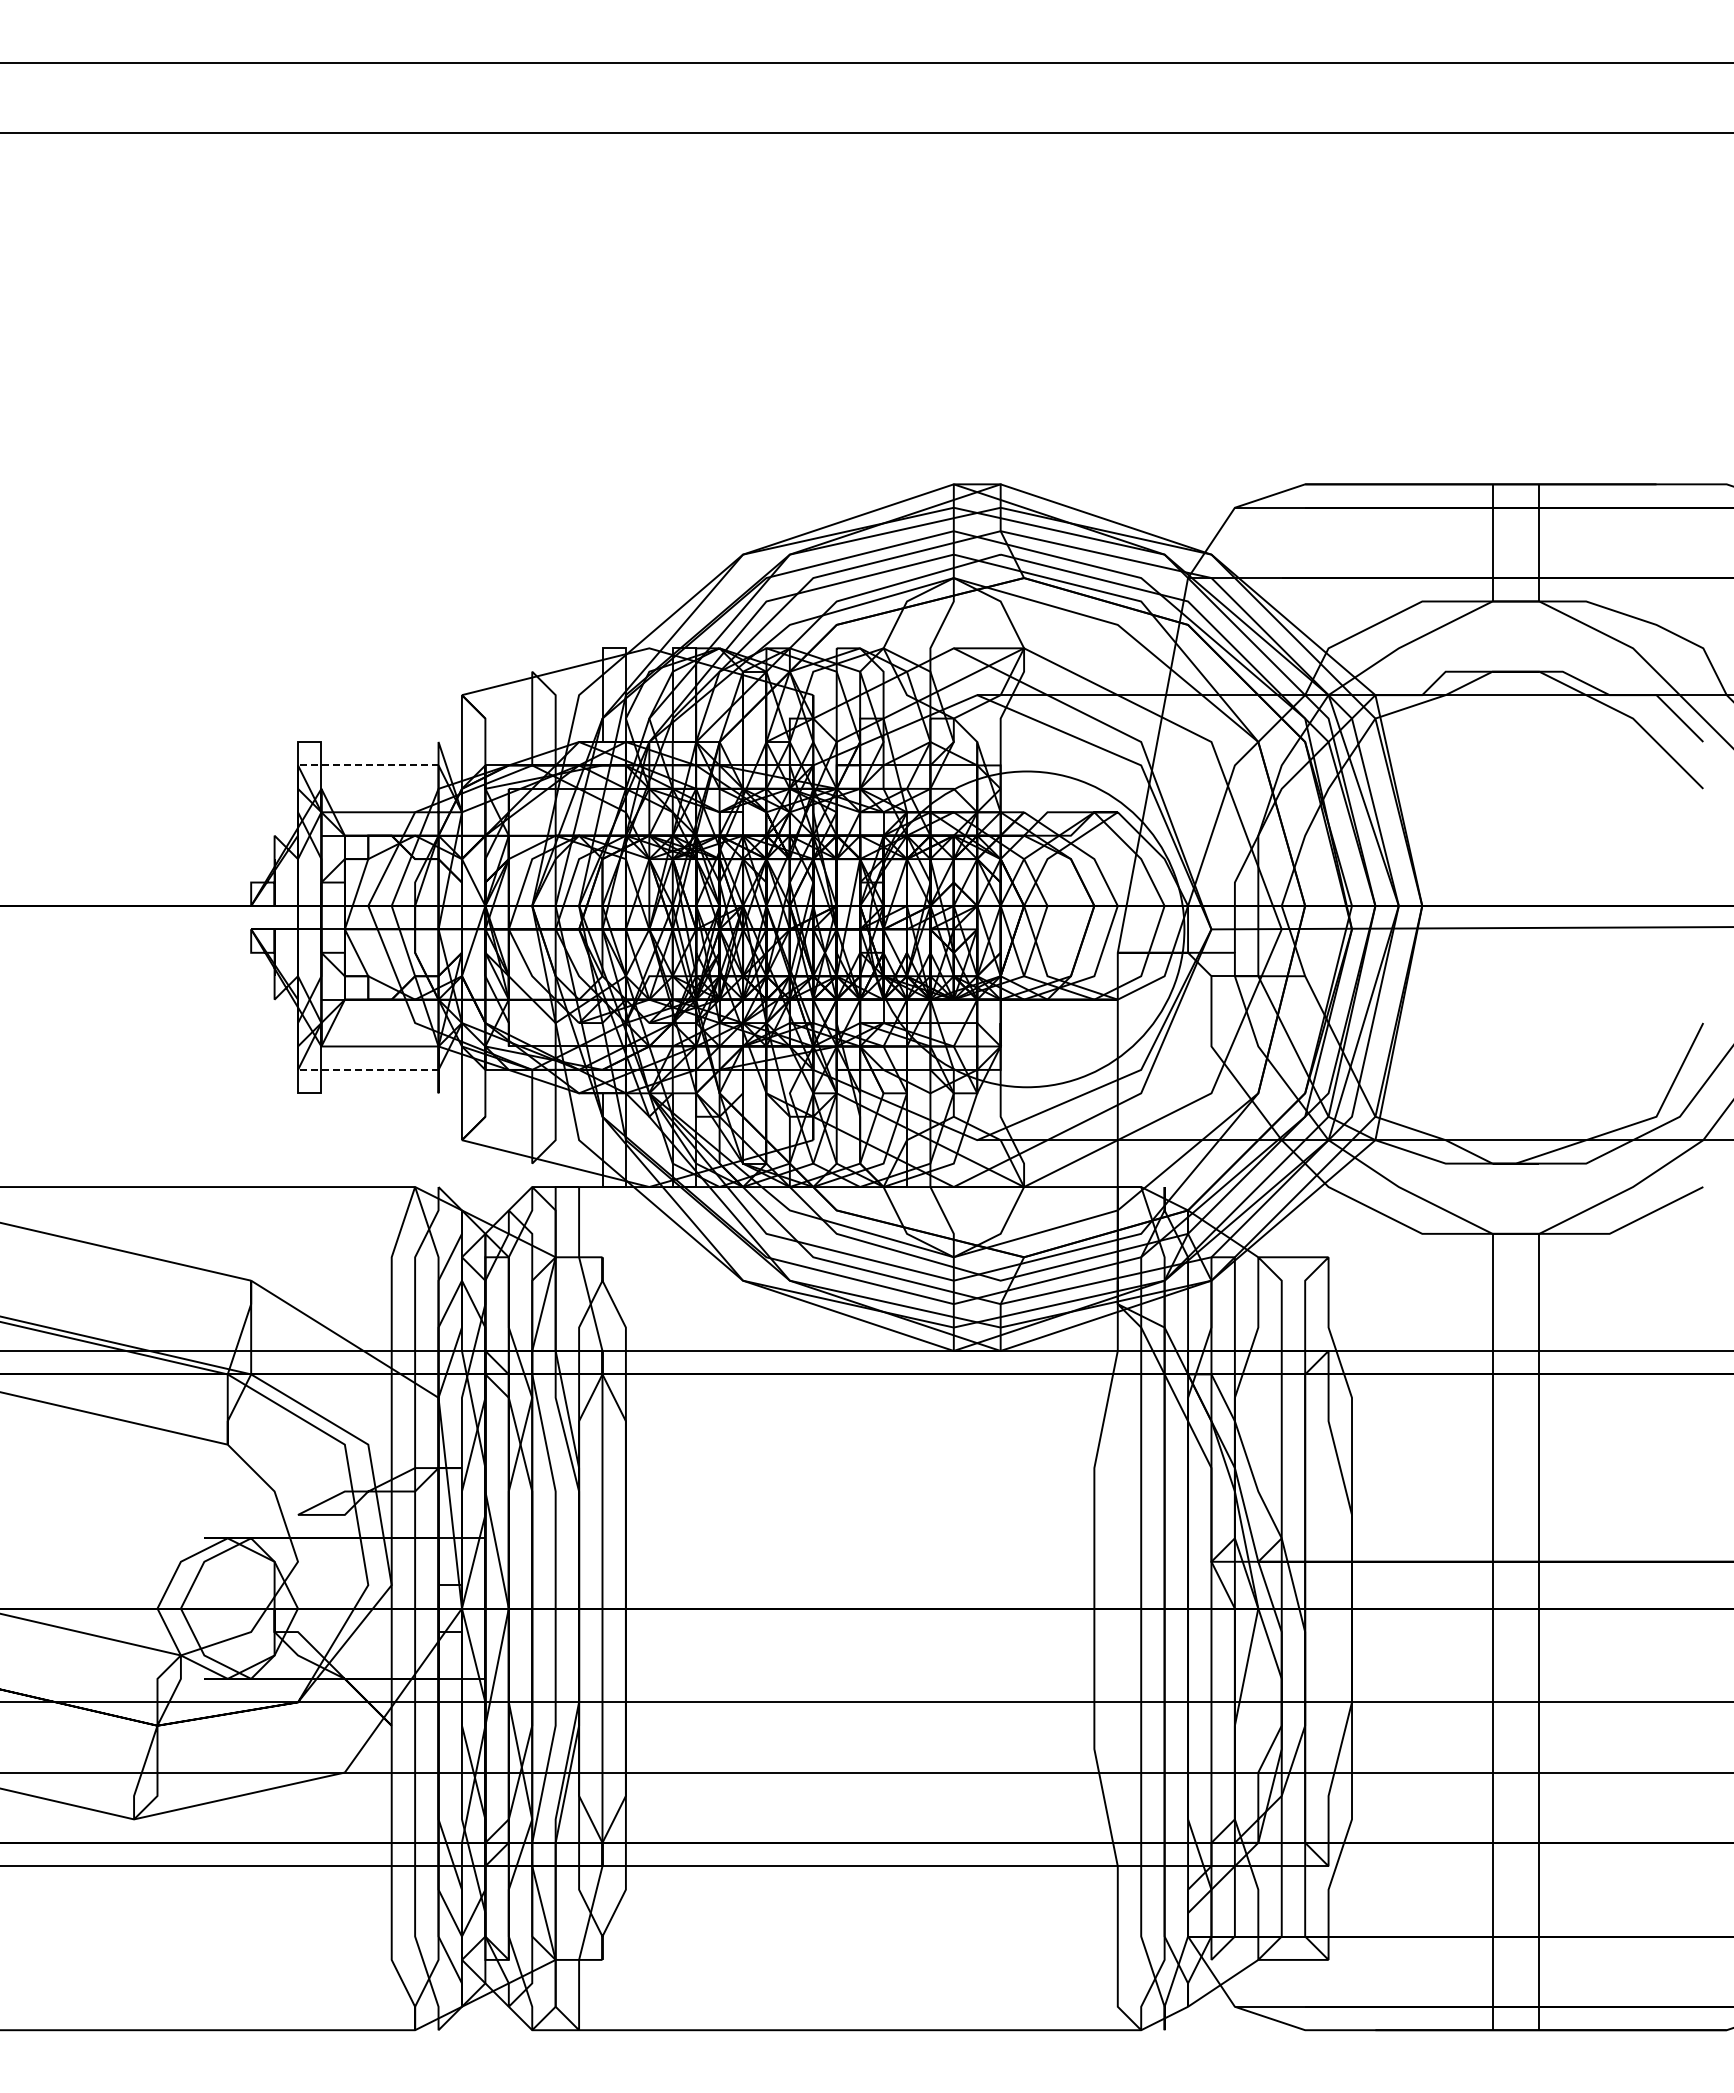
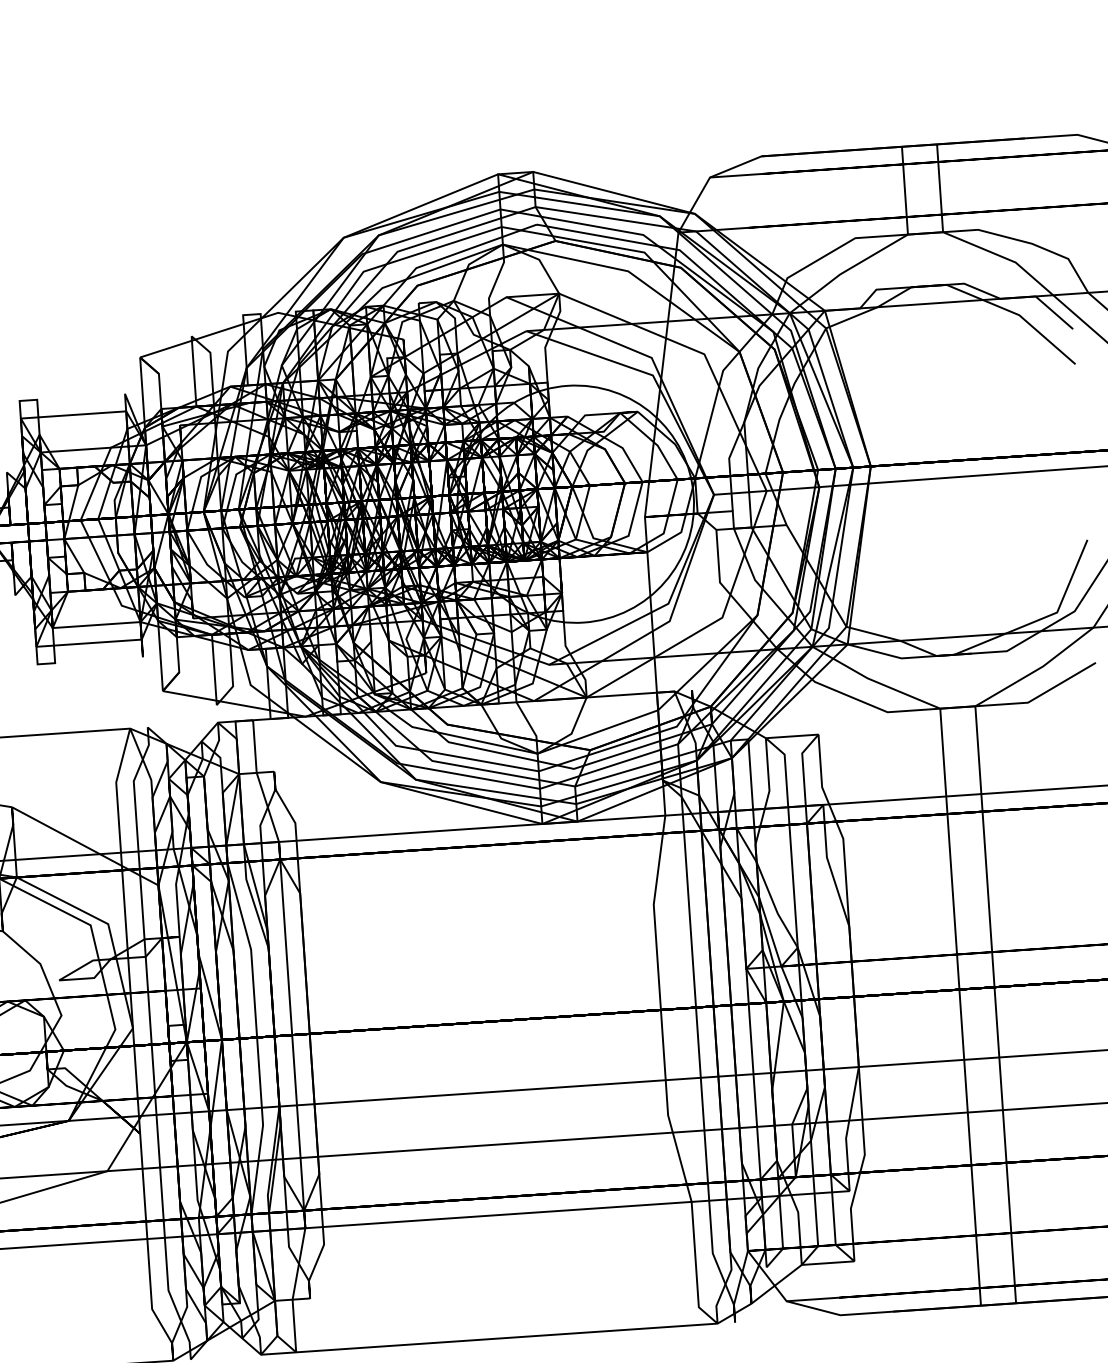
line: (367, 765) -> (72, 415), dashed -> solid
line: (367, 1069) -> (88, 642), dashed -> solid

